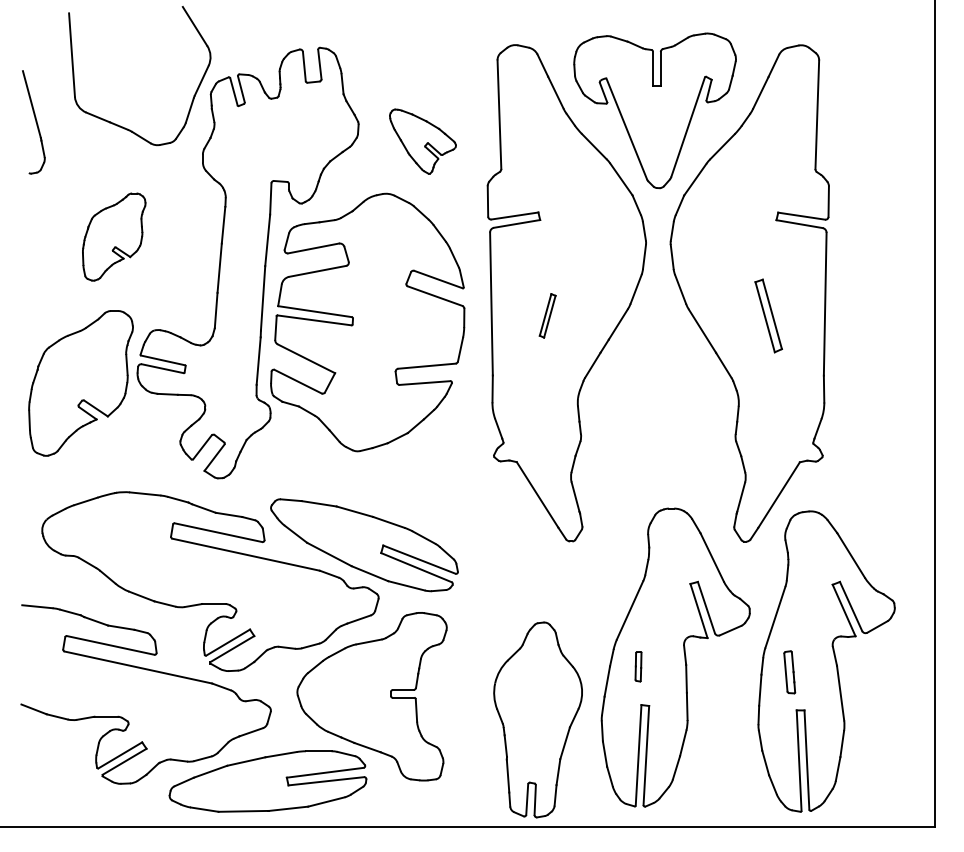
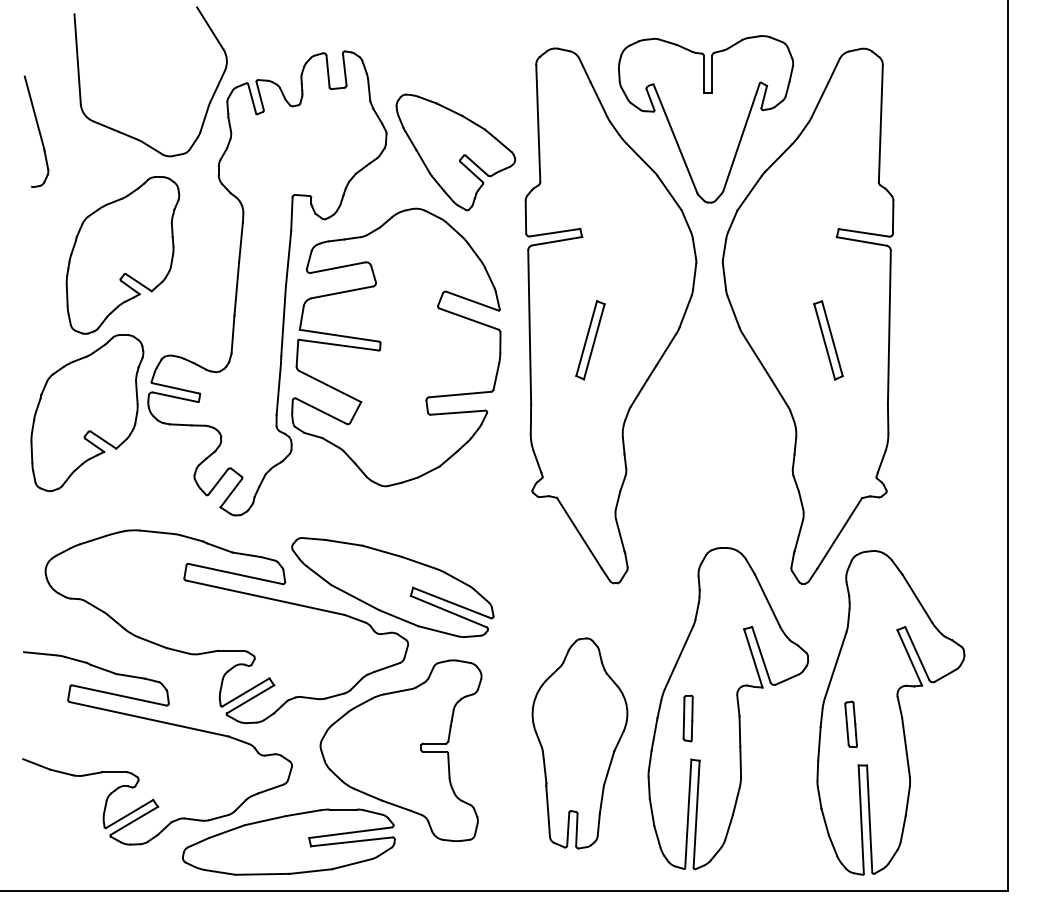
part: (422, 141) -> (455, 152), size x1.67
part: (114, 236) -> (123, 254), size x1.67
part: (547, 315) -> (590, 339), size x1.67
part: (638, 666) -> (688, 718), size x1.43
part: (537, 719) -> (579, 742), moved

